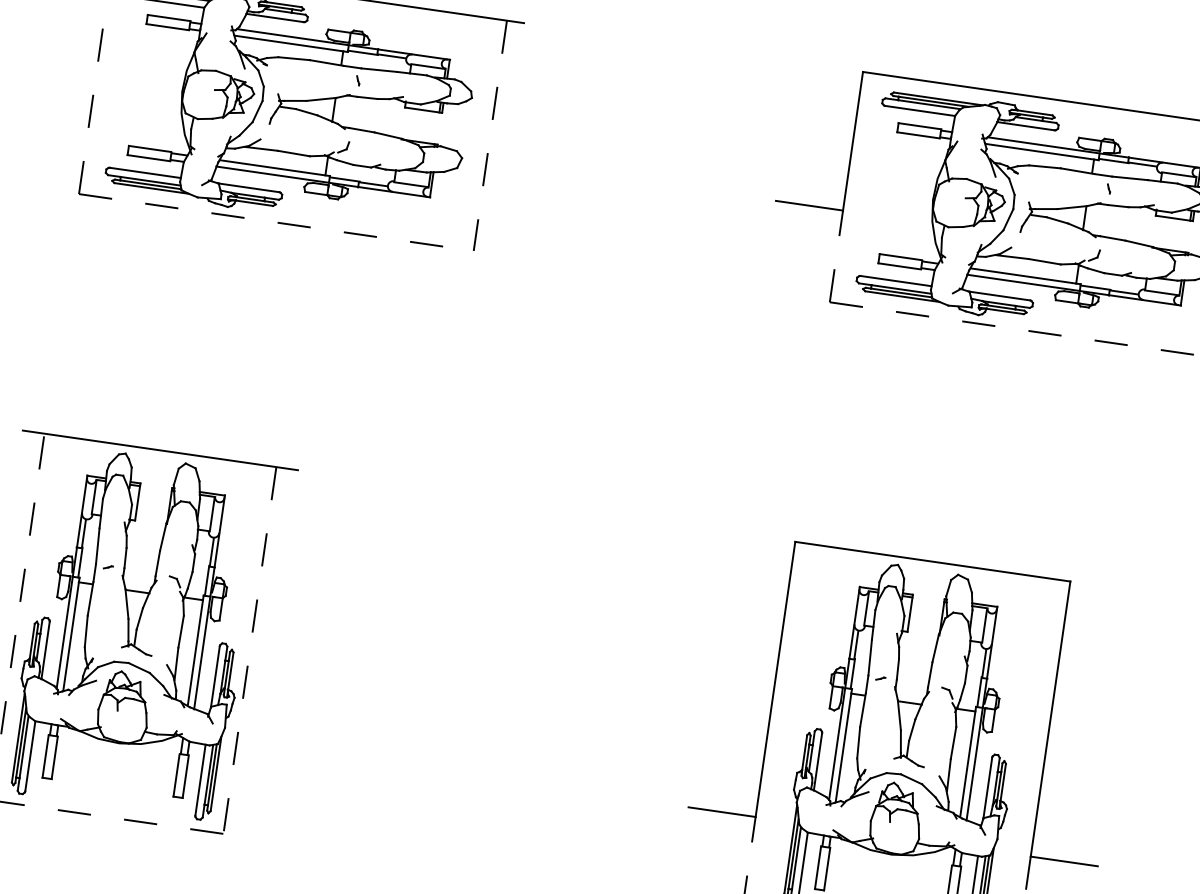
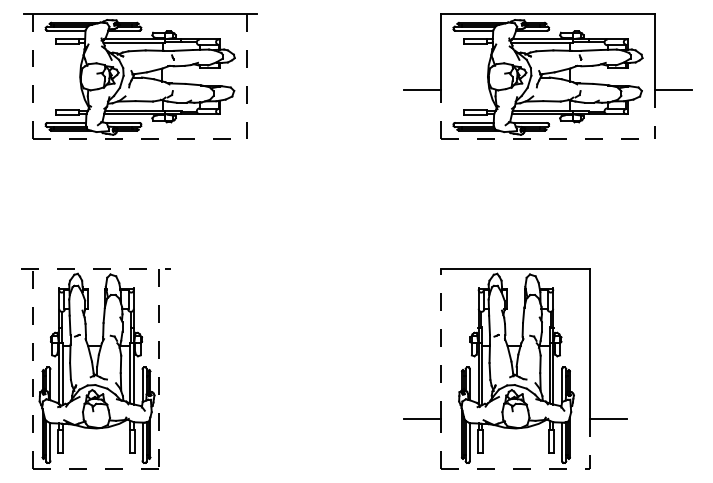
line: (161, 450) -> (96, 269), solid -> dashed
line: (774, 679) -> (440, 344), solid -> dashed

